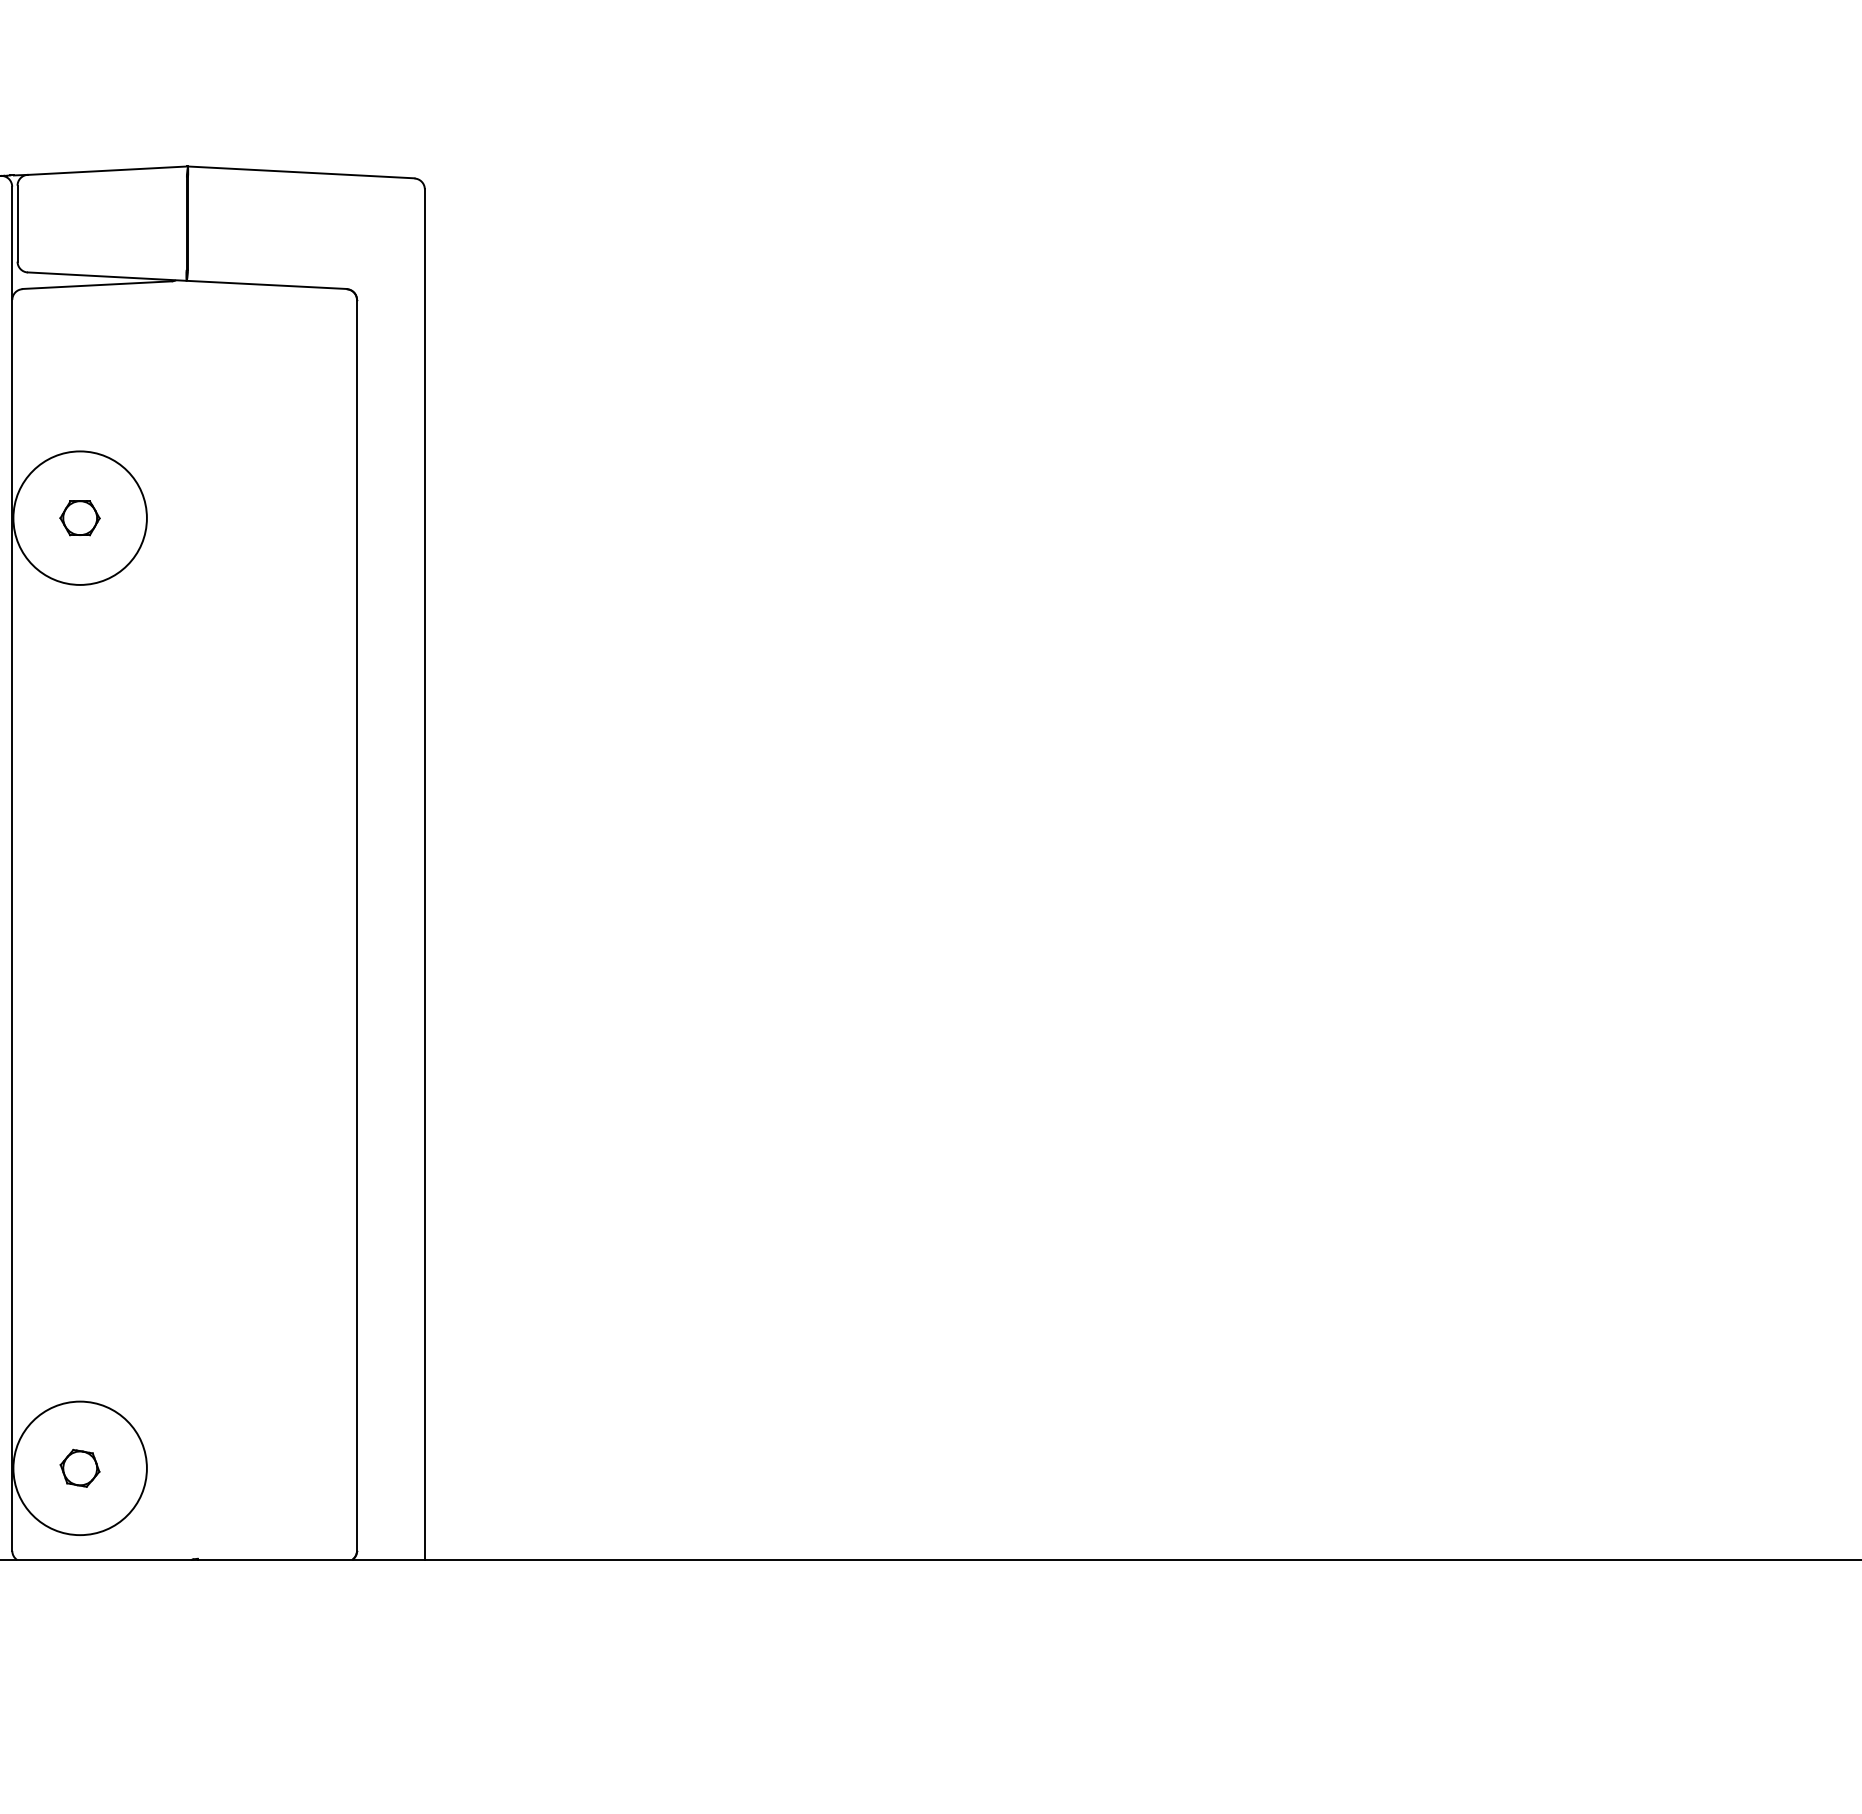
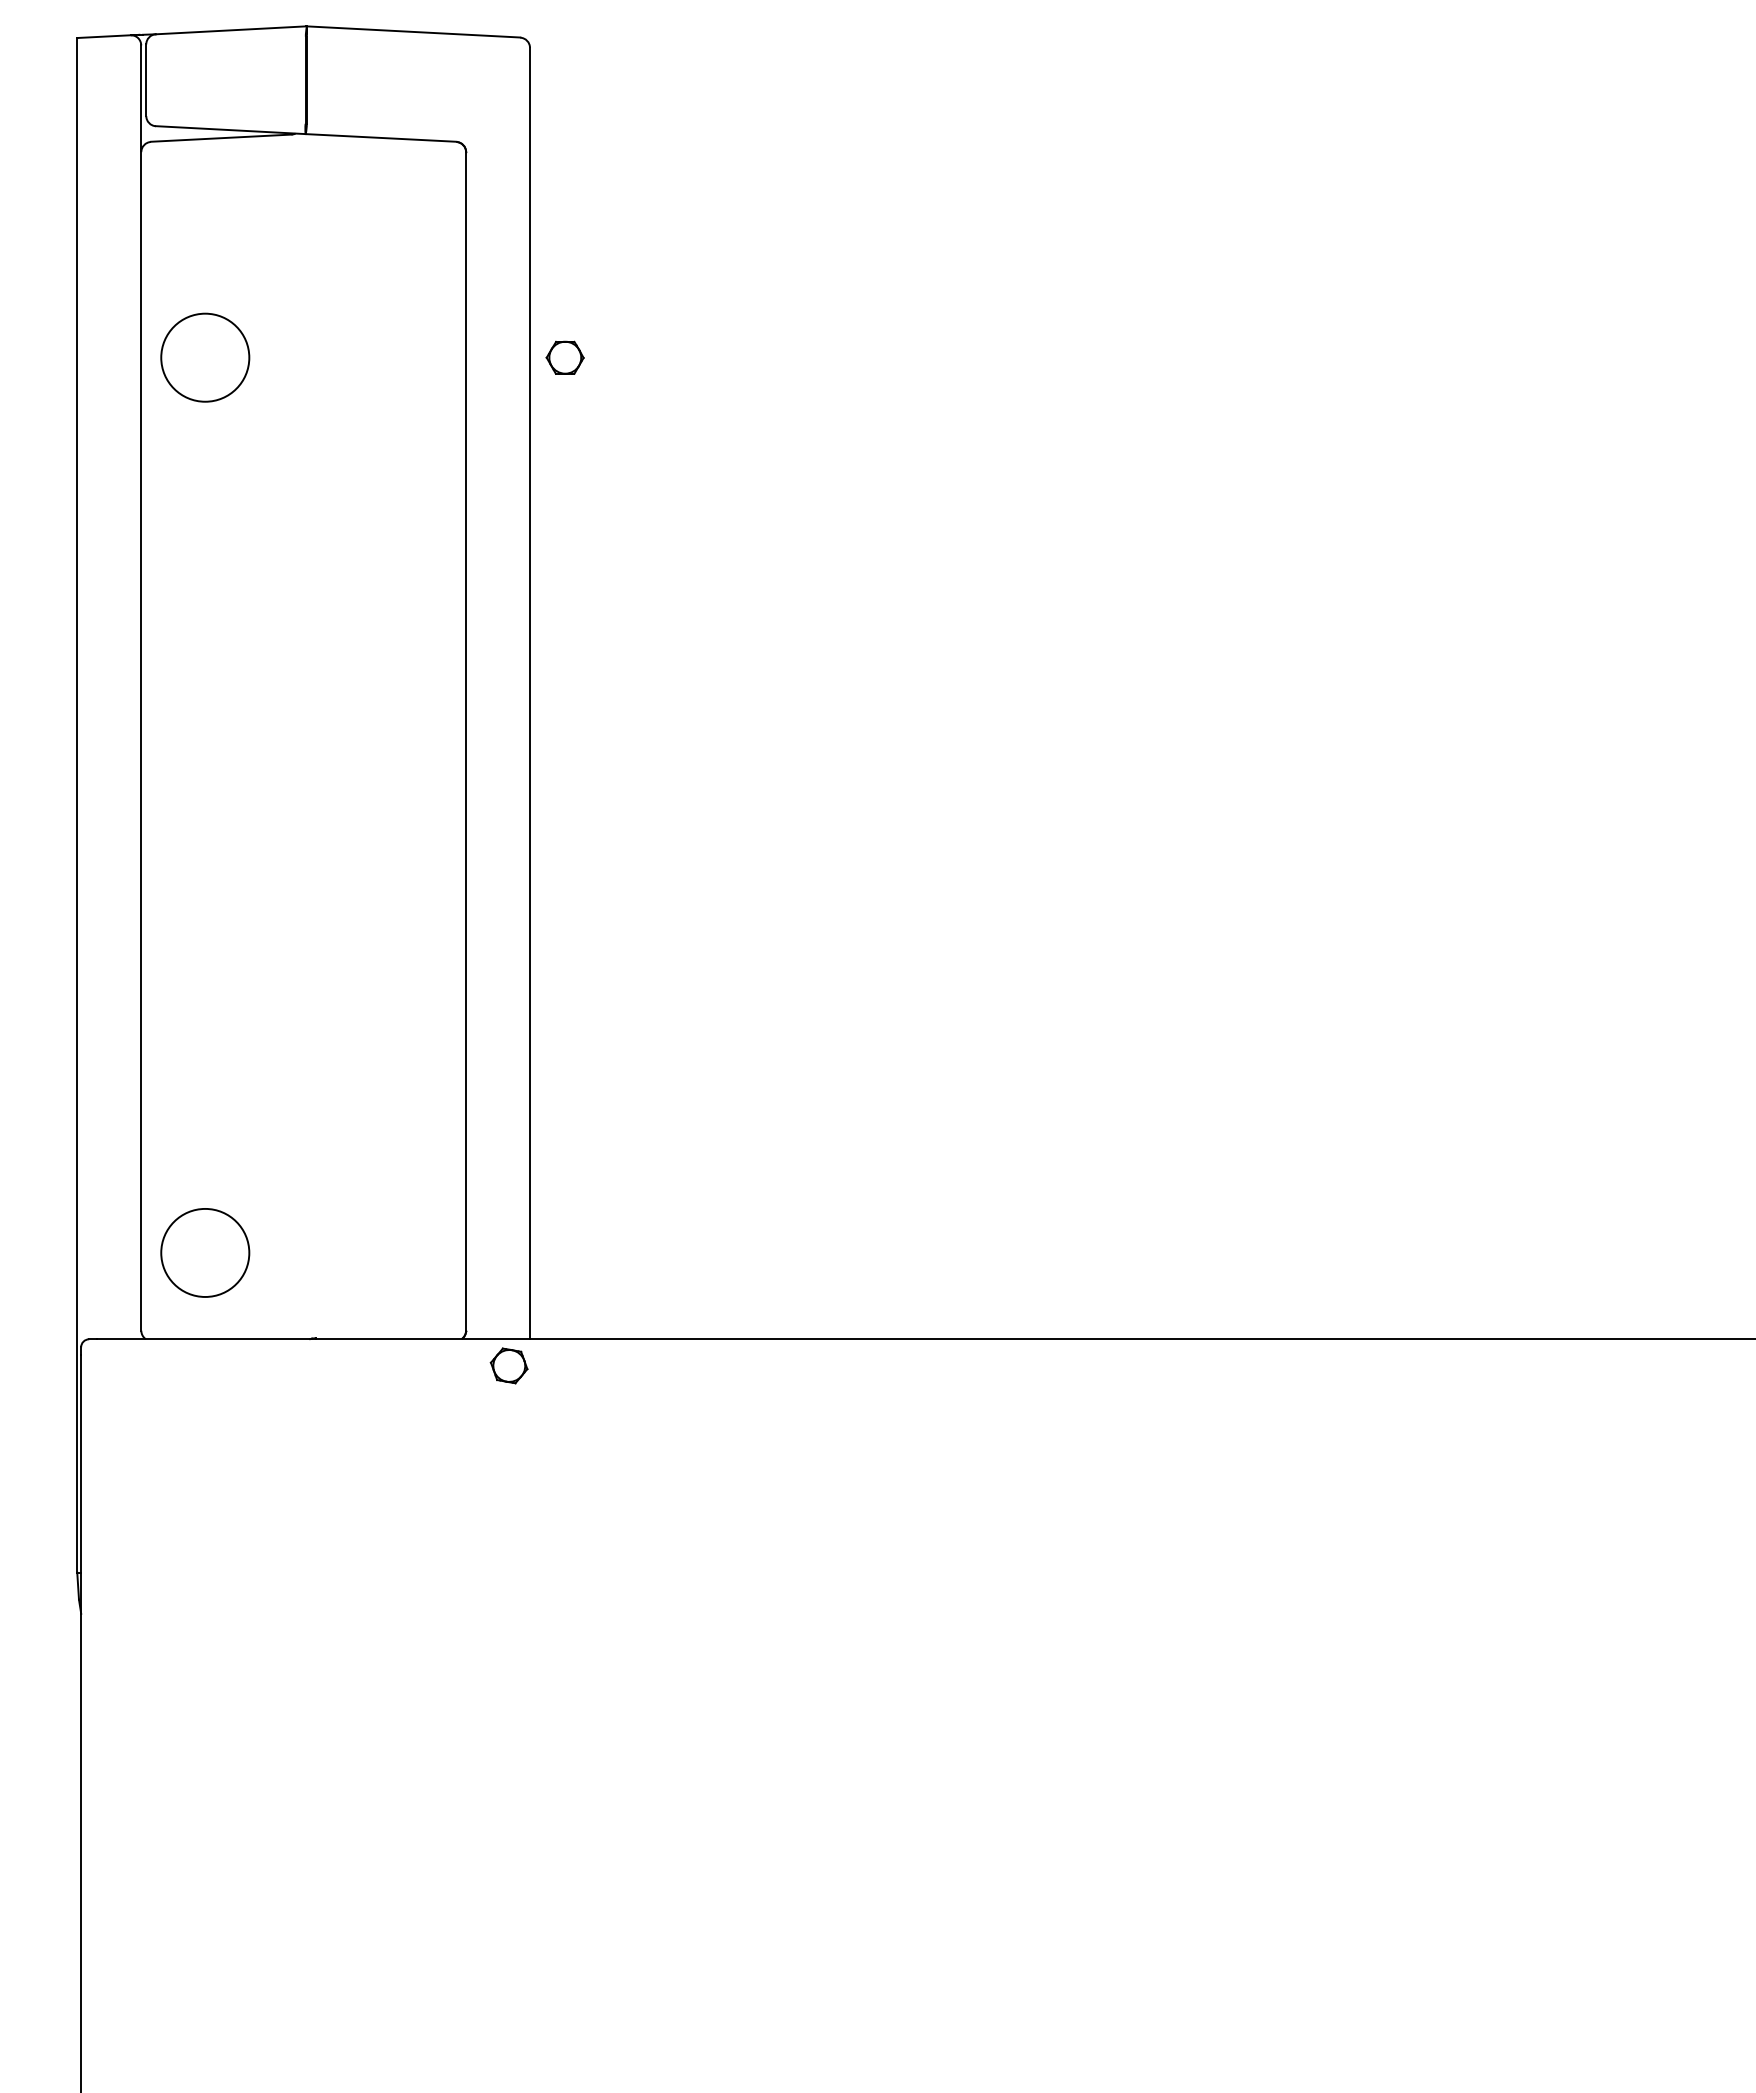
part: (79, 517) -> (564, 357), moved
circle: (80, 517) -> (205, 357), size x0.7
part: (79, 1467) -> (508, 1365), moved
circle: (80, 1467) -> (205, 1252), size x0.7

